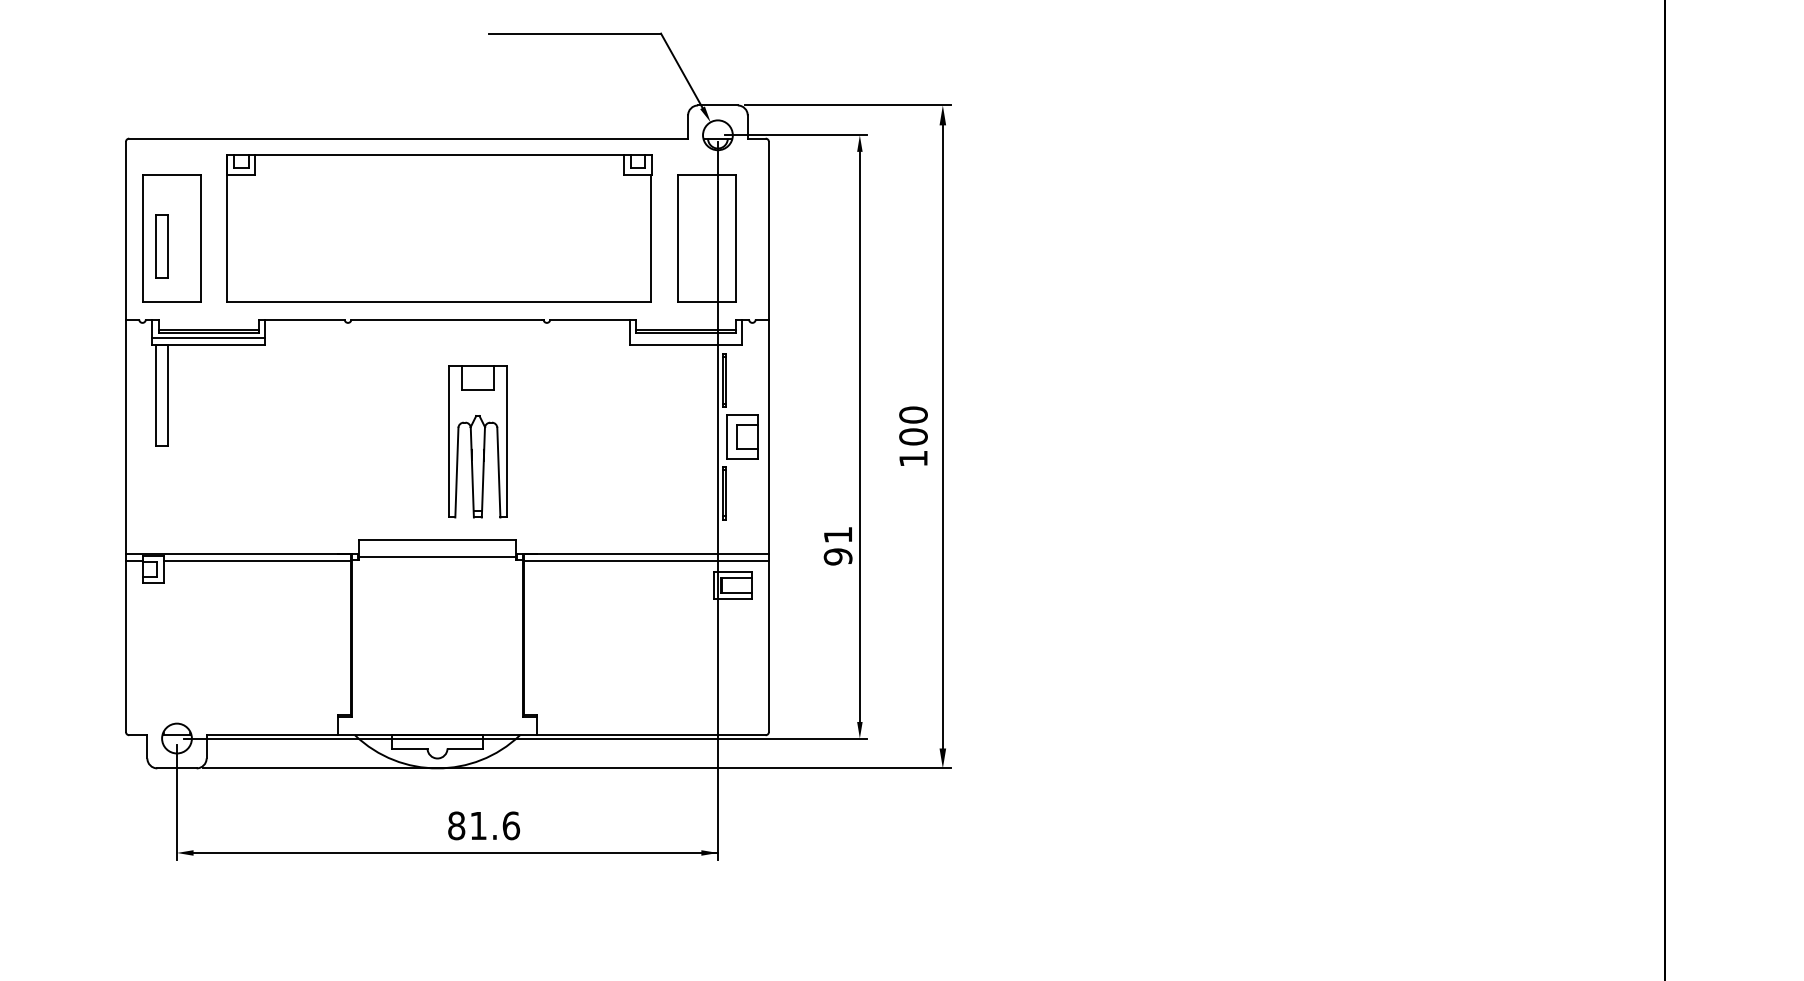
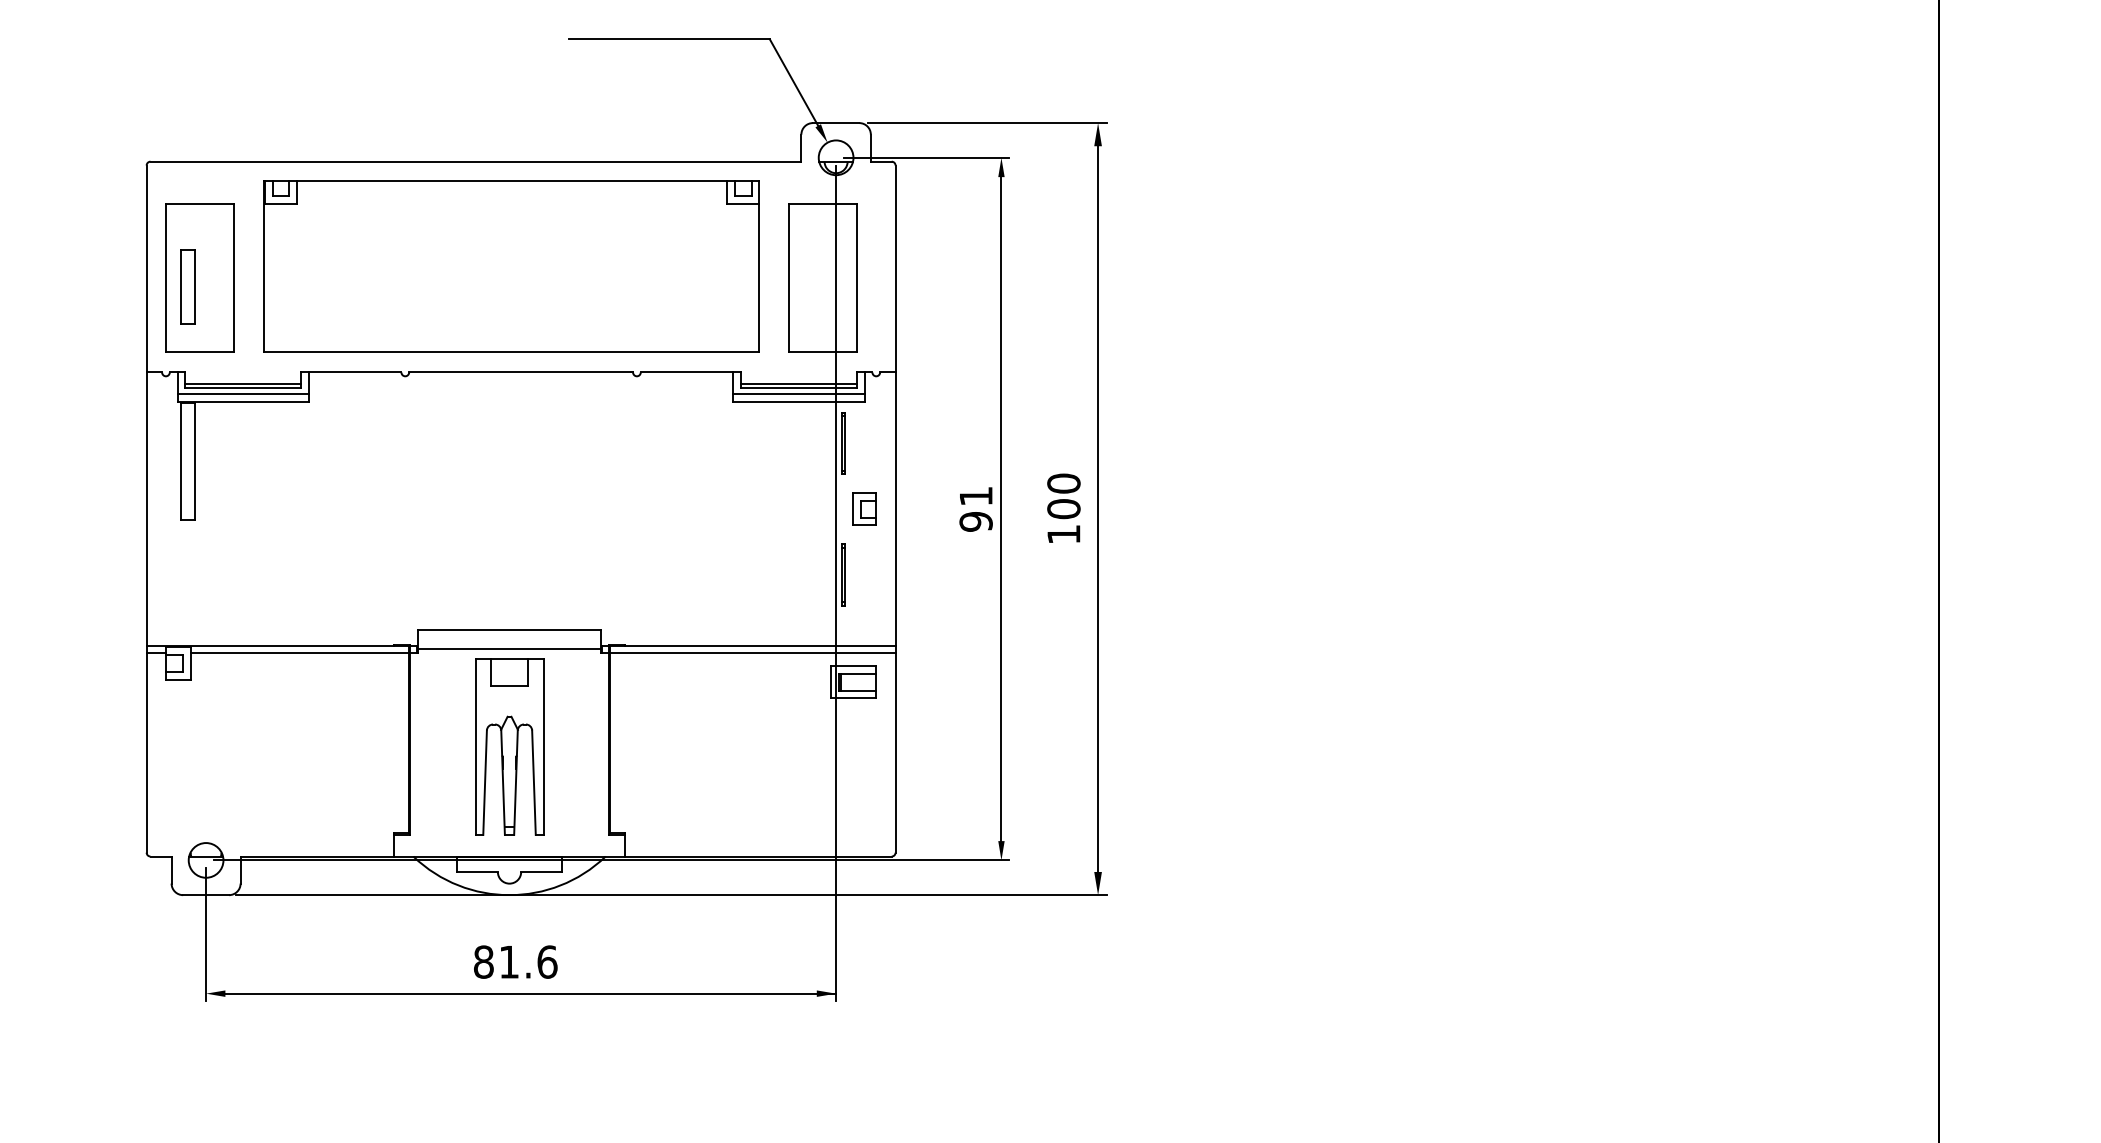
line: (685, 338) -> (798, 394), added
part: (742, 436) -> (864, 508), size x0.62
part: (477, 441) -> (509, 746), moved
text: (837, 546) -> (975, 509), moved
text: (483, 825) -> (515, 961), moved

